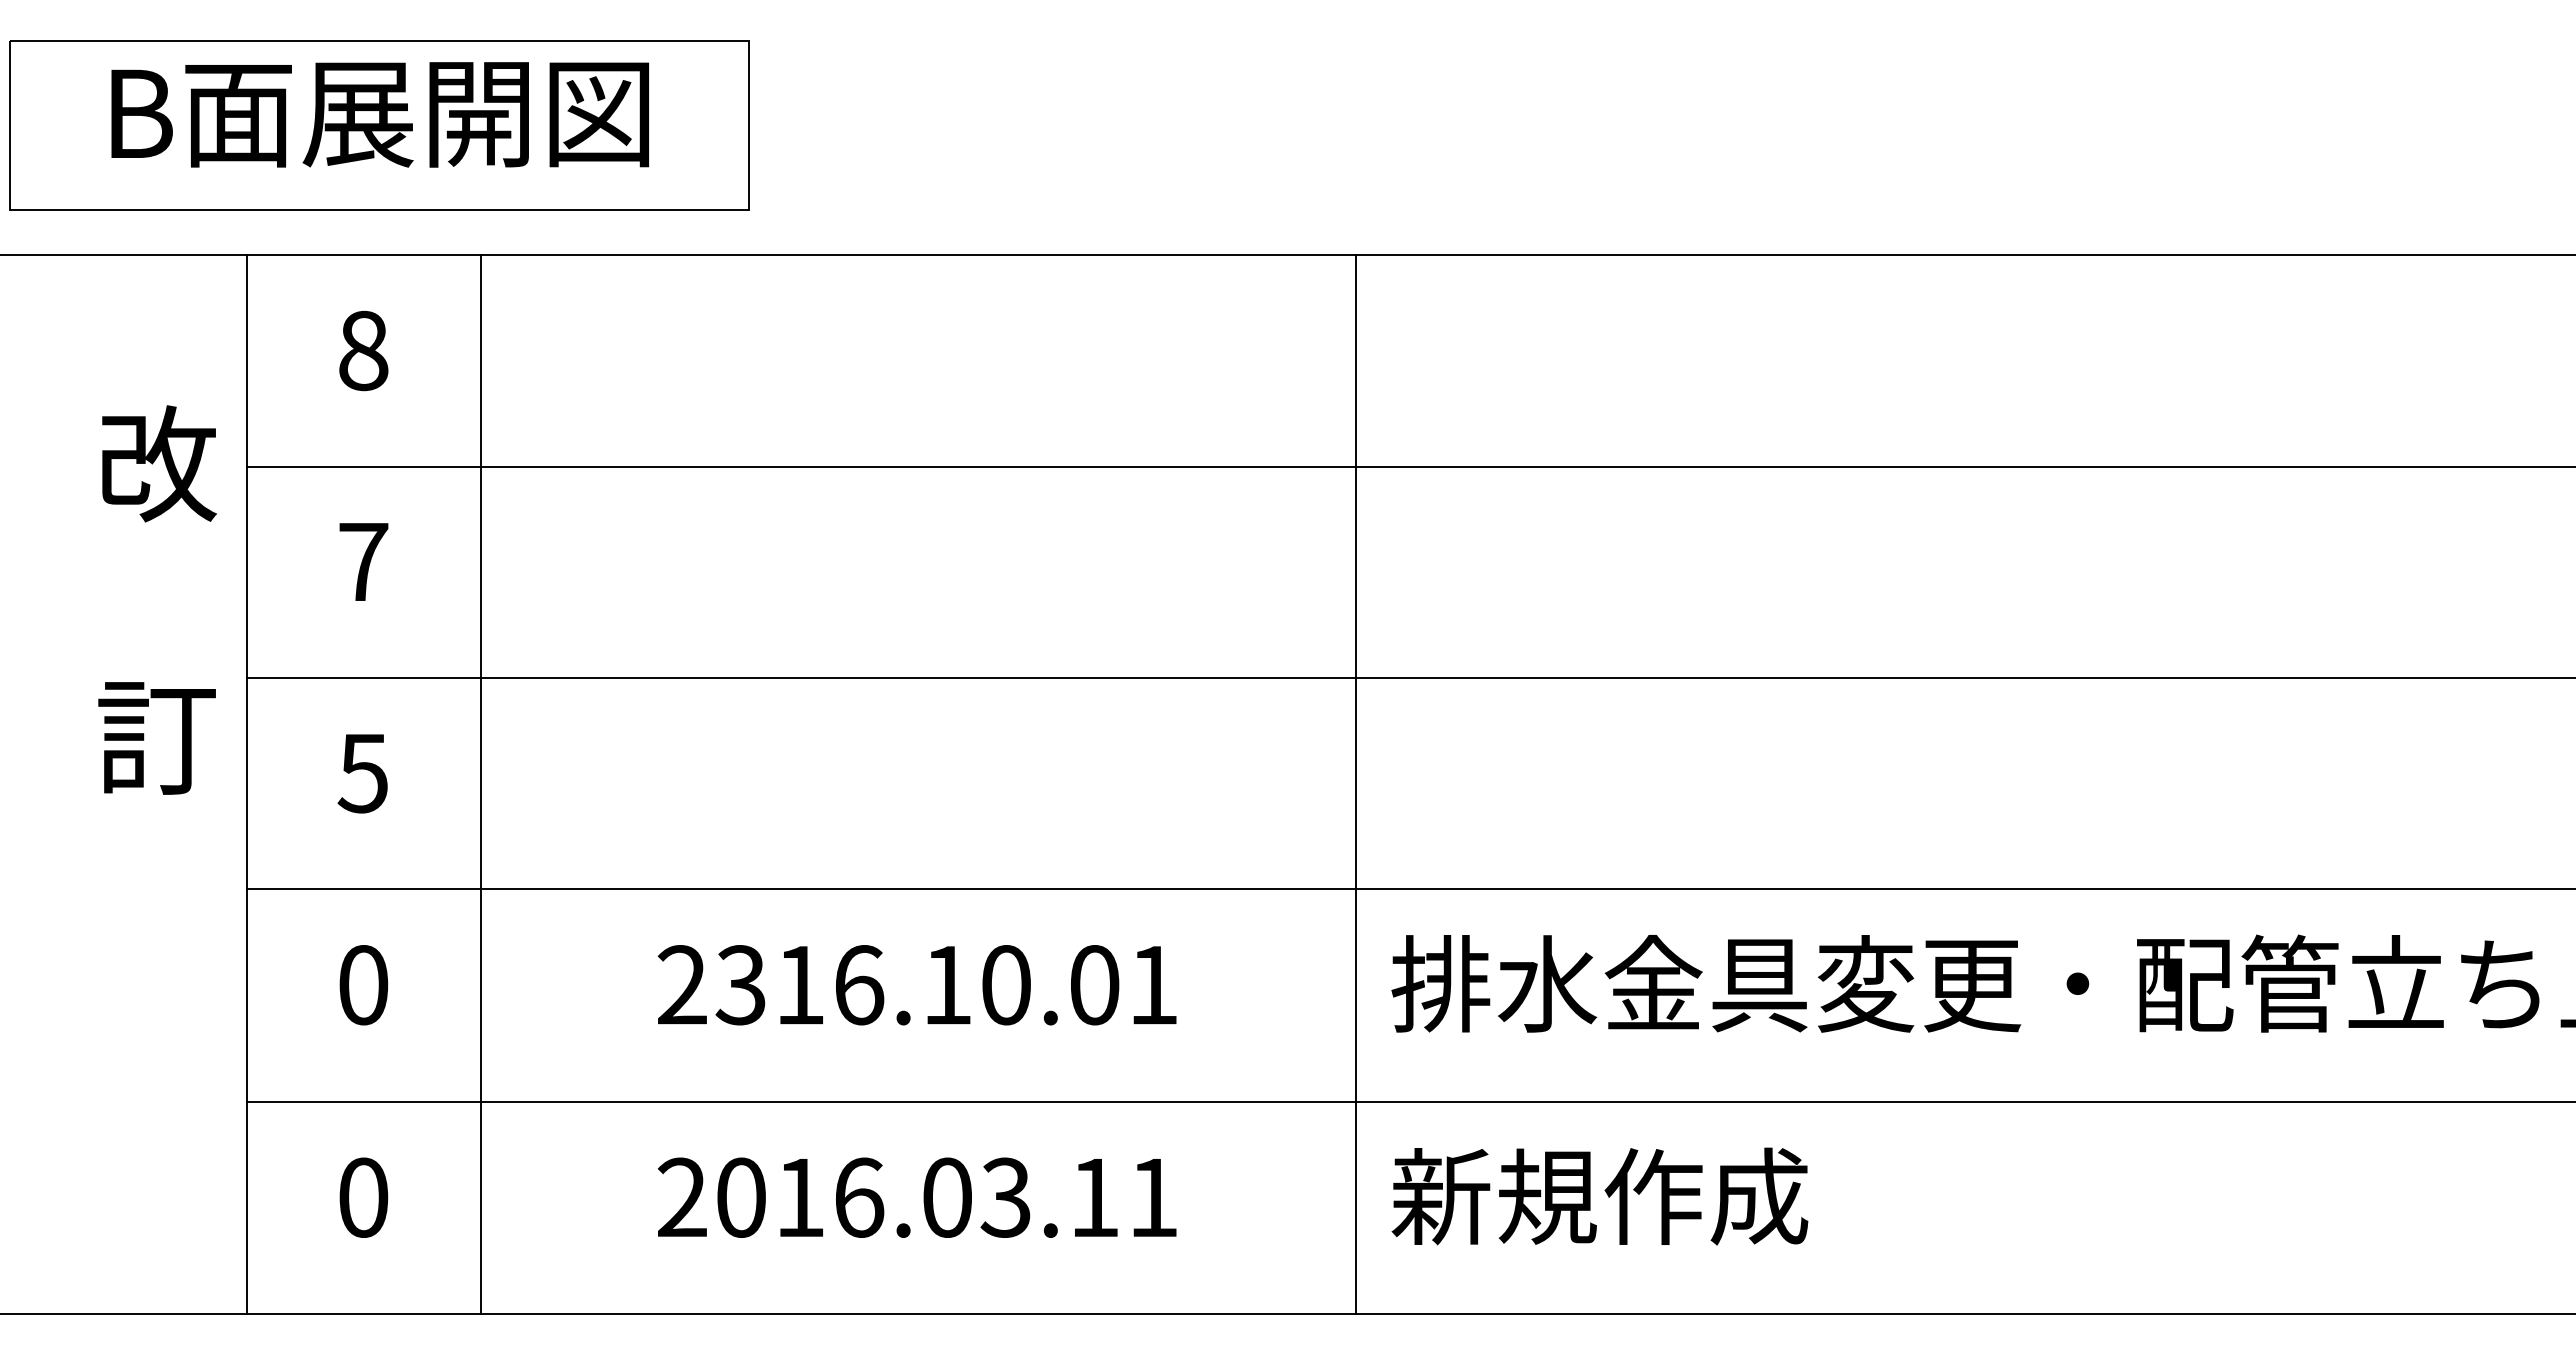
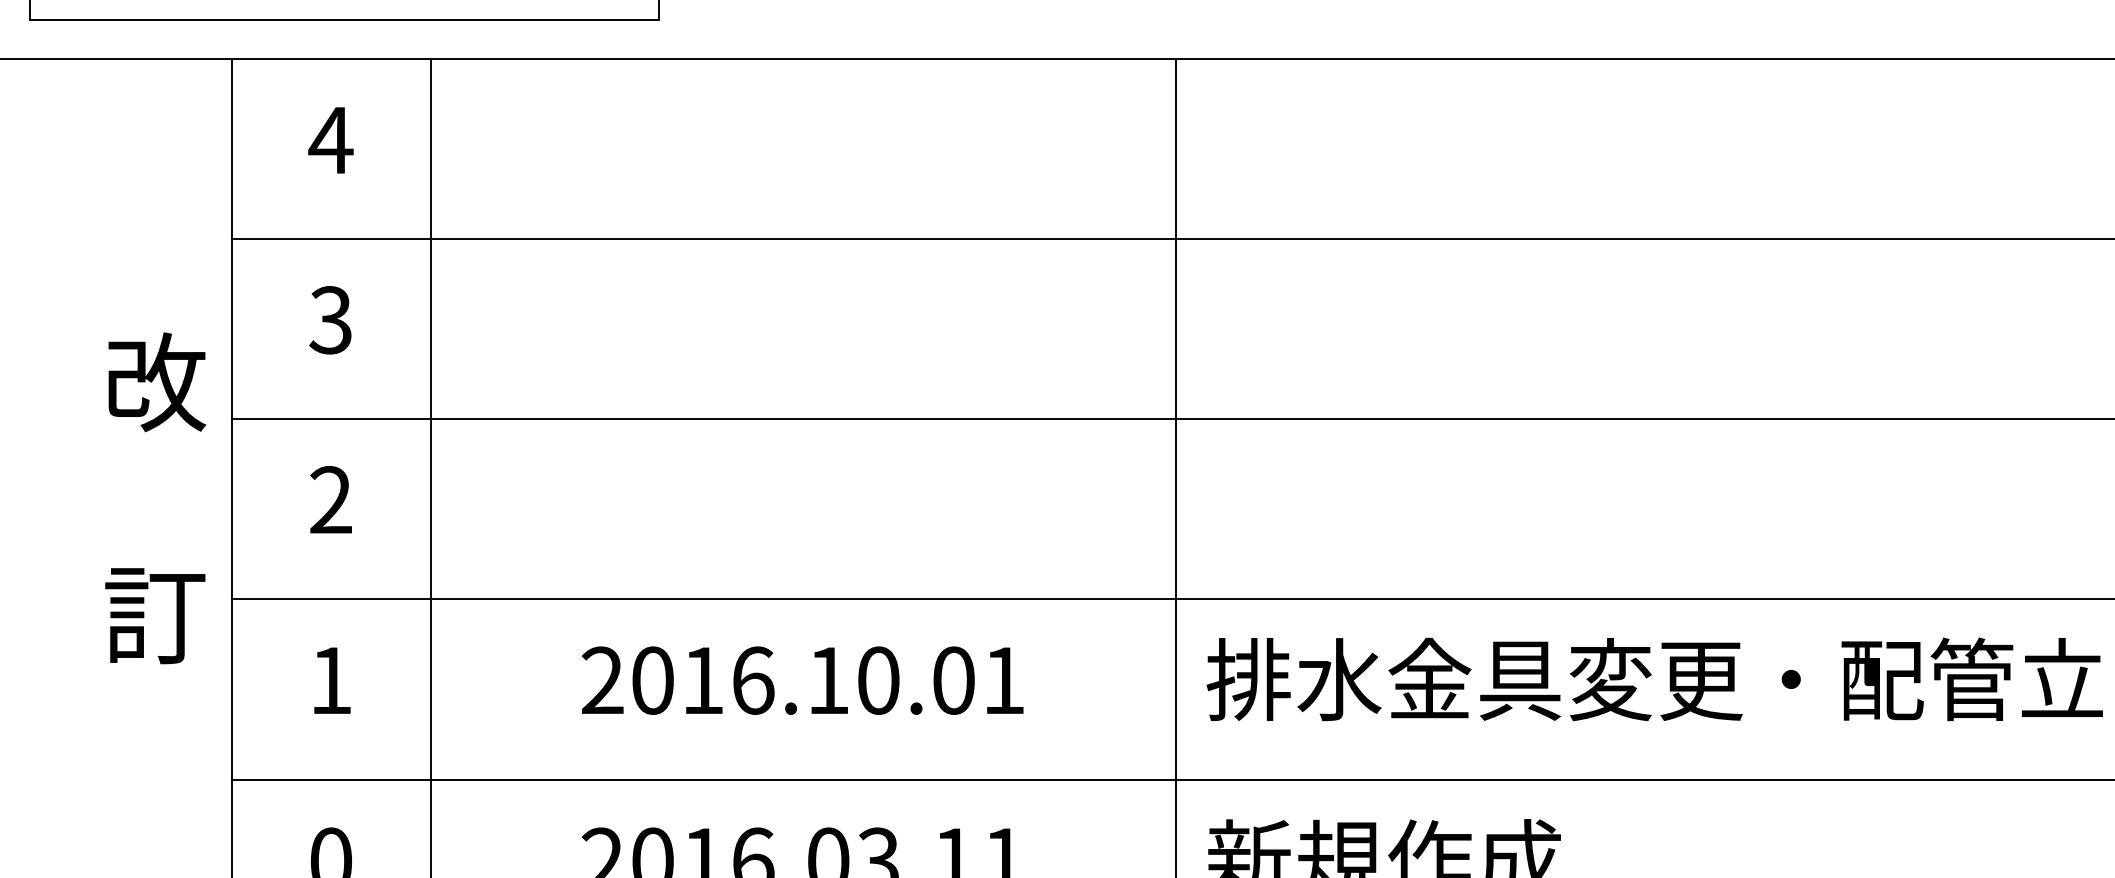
text: (362, 350) -> (330, 140), 8 -> 4
text: (362, 561) -> (330, 319), 7 -> 3
text: (157, 599) -> (155, 497), moved
text: (362, 773) -> (330, 500), 5 -> 2
text: (363, 985) -> (331, 680), 0 -> 1
text: (740, 985) -> (652, 680), 2316.10.01 -> 2016.10.01

